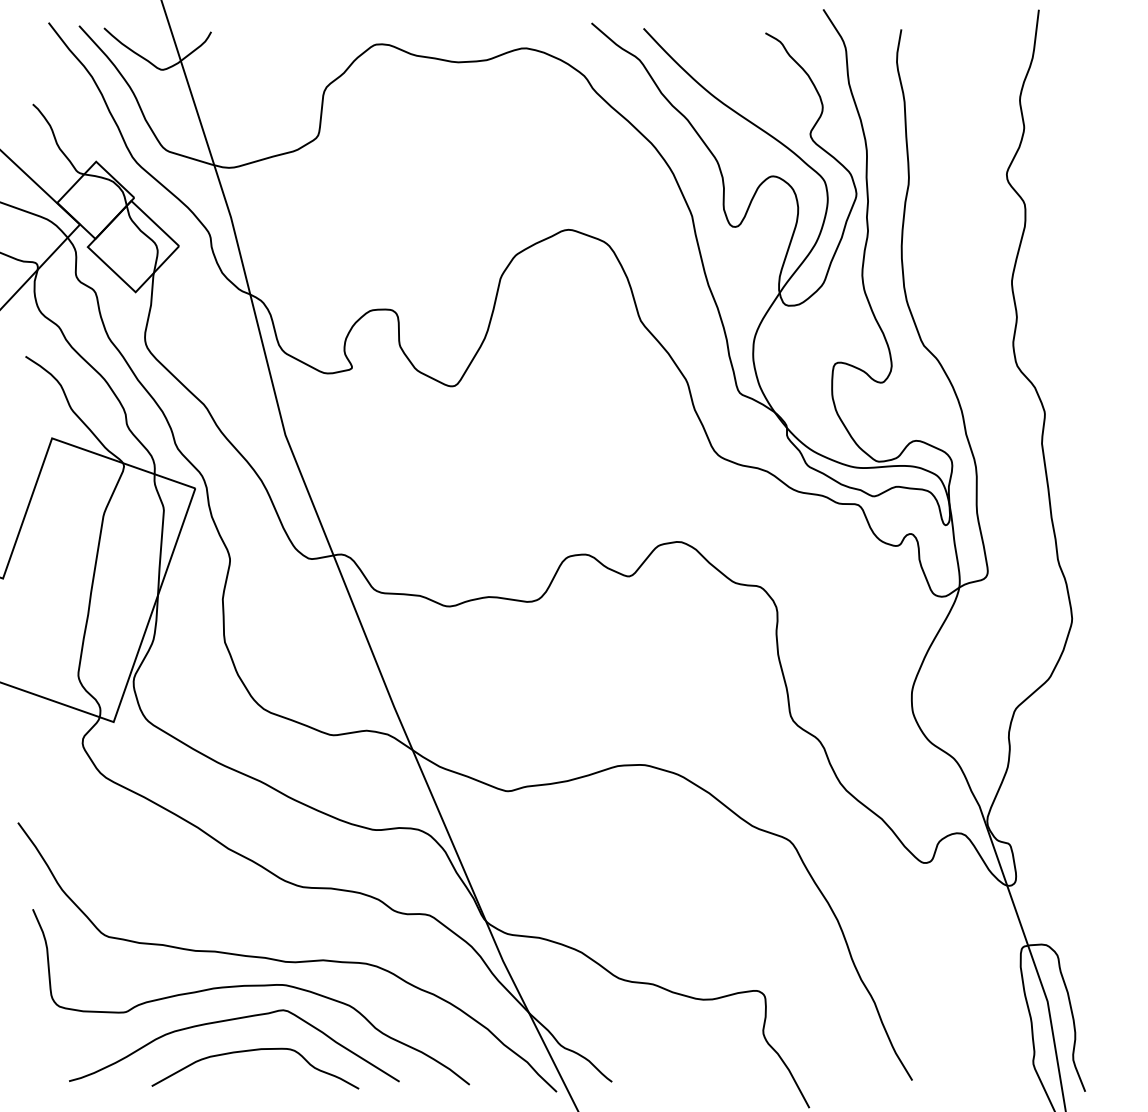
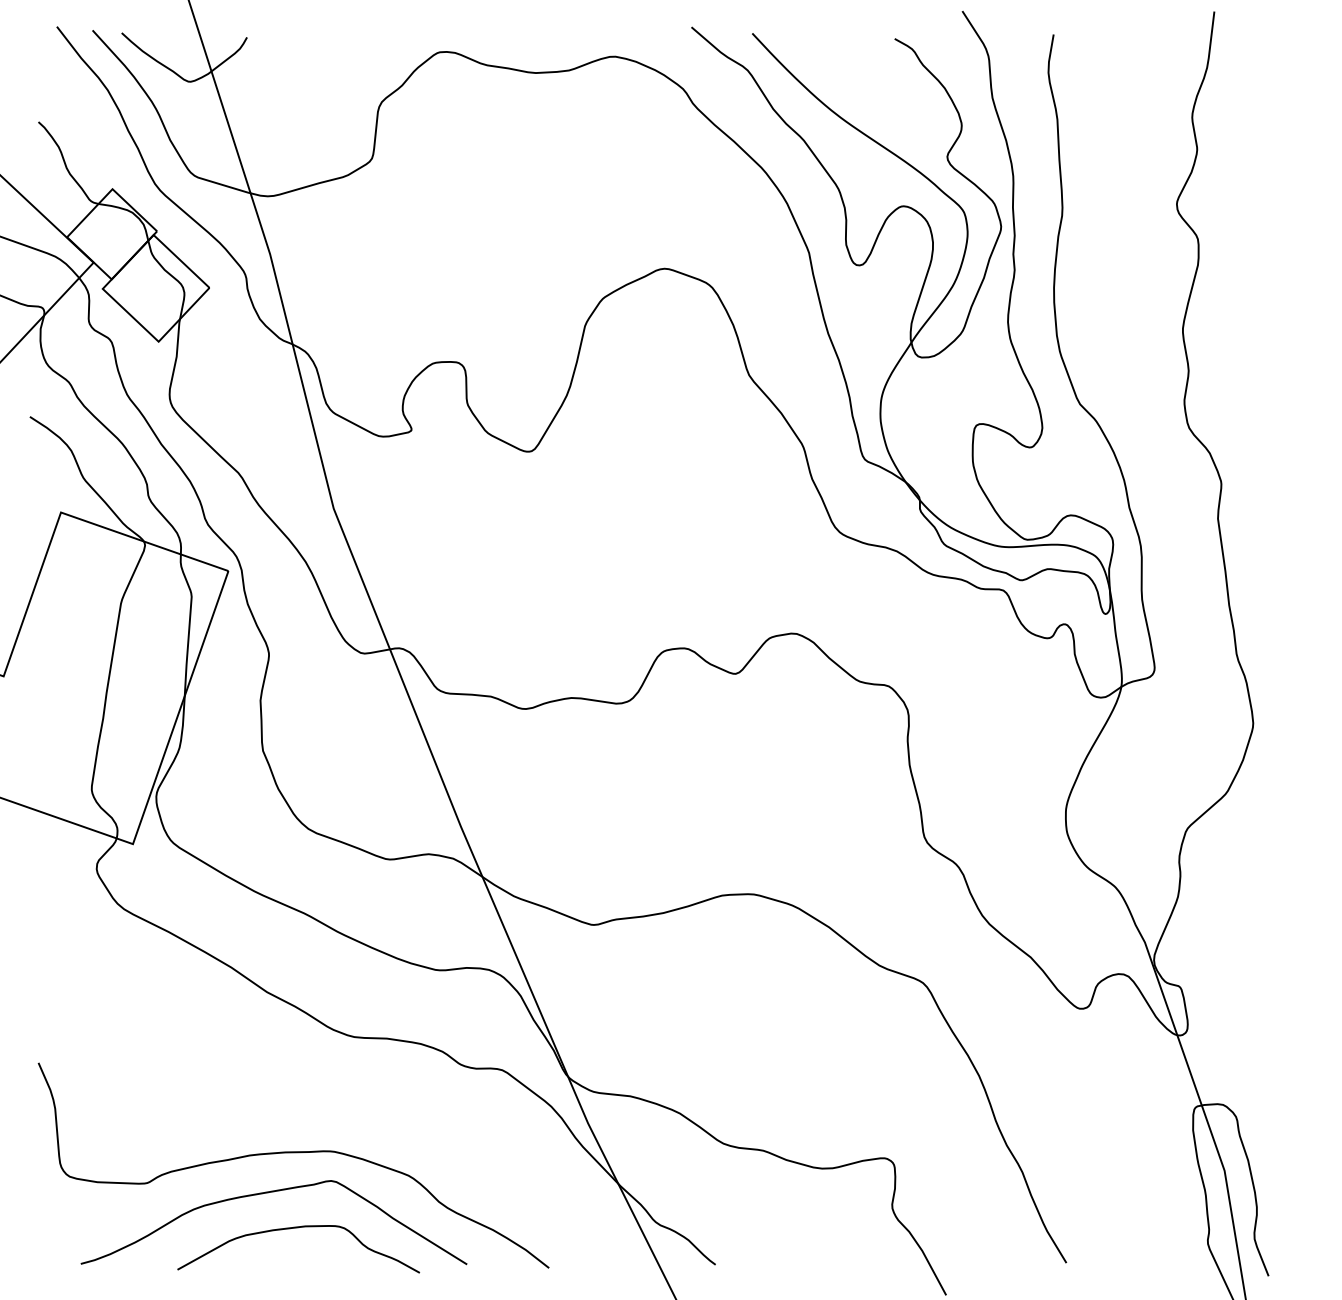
curve: (285, 960) -> (333, 1122), removed

